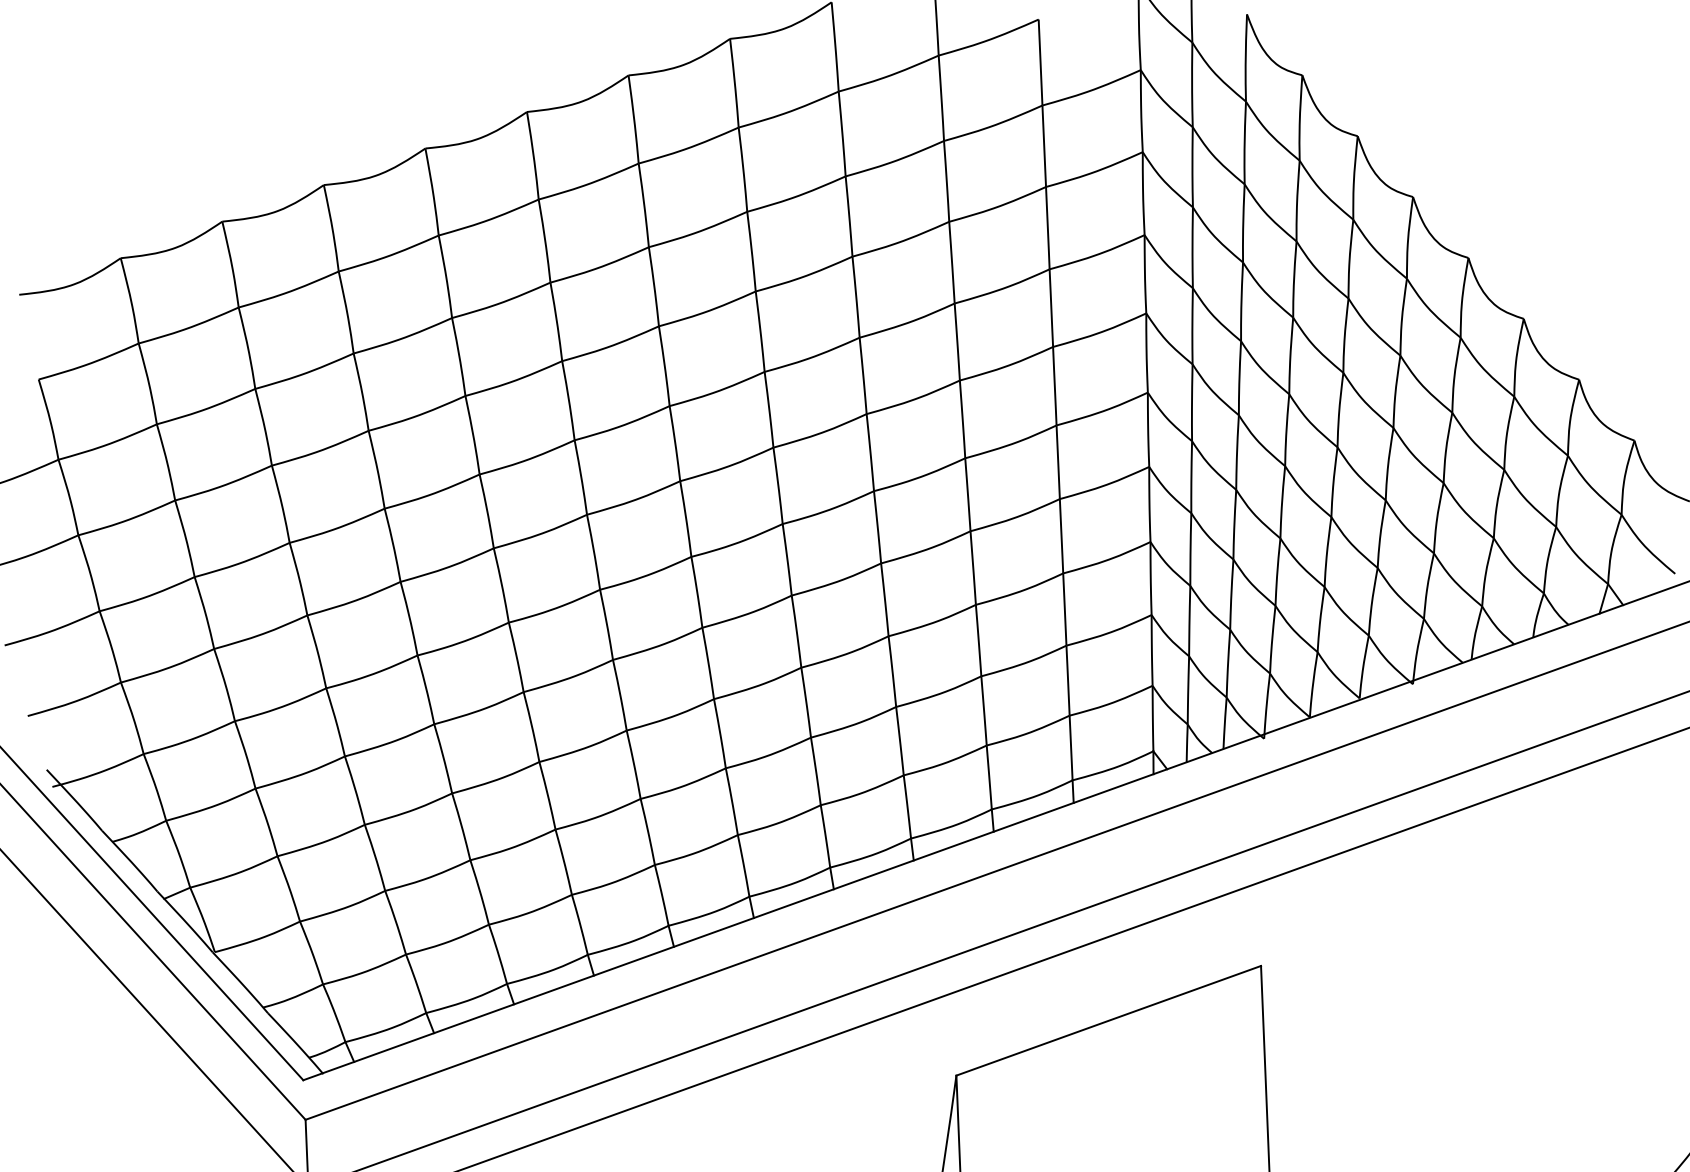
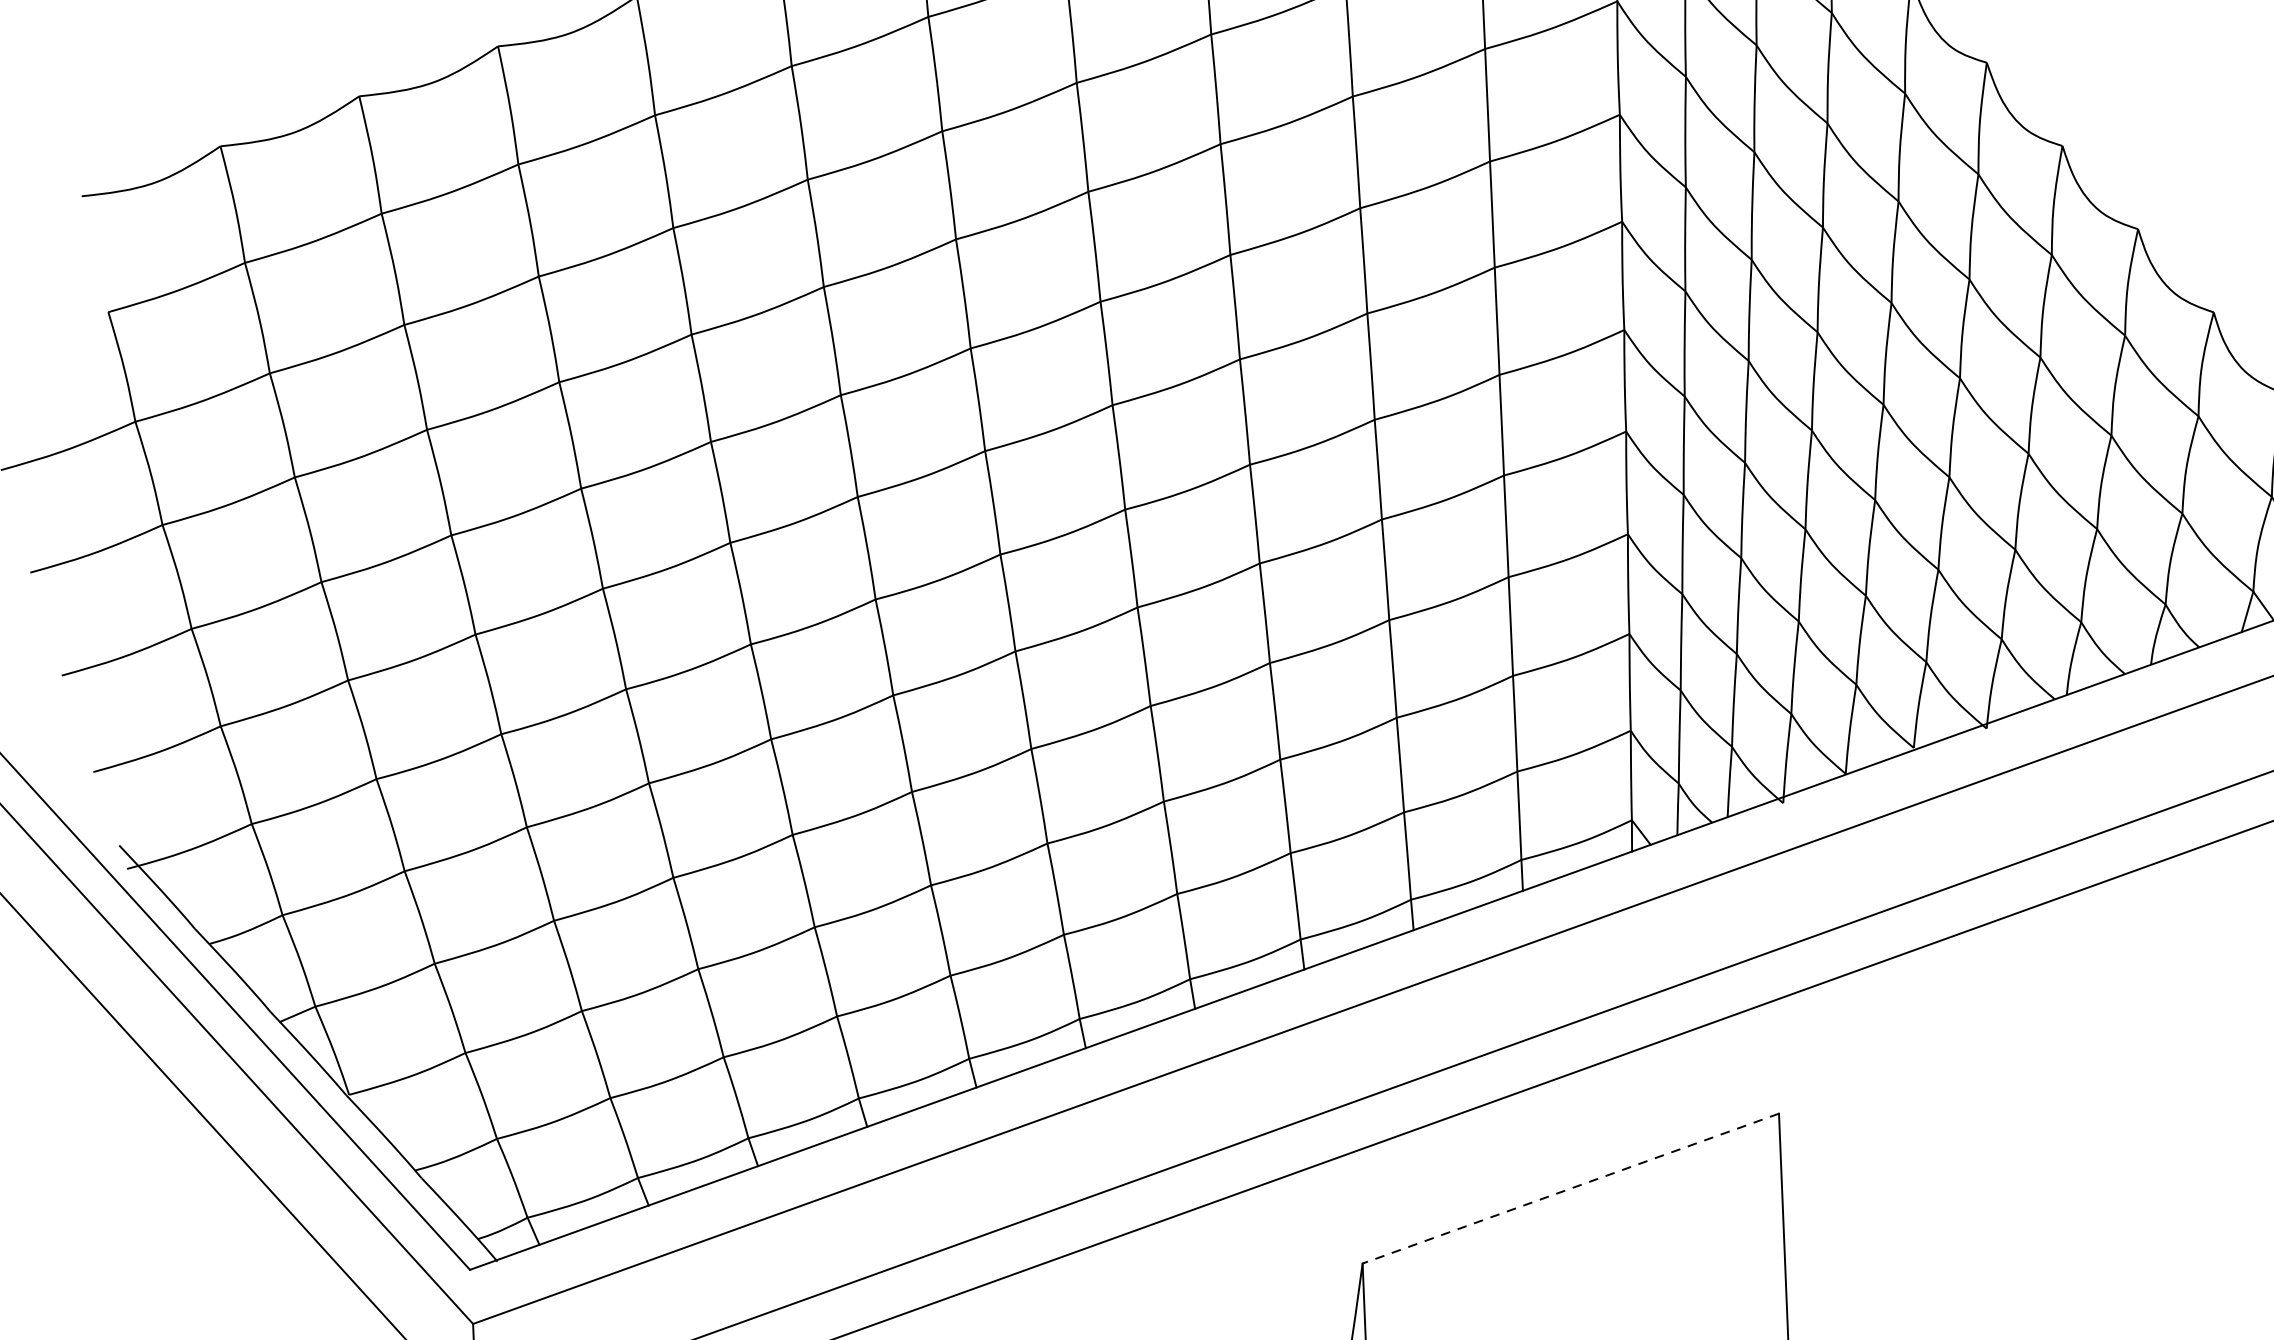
line: (1108, 1020) -> (1570, 1188), solid -> dashed

